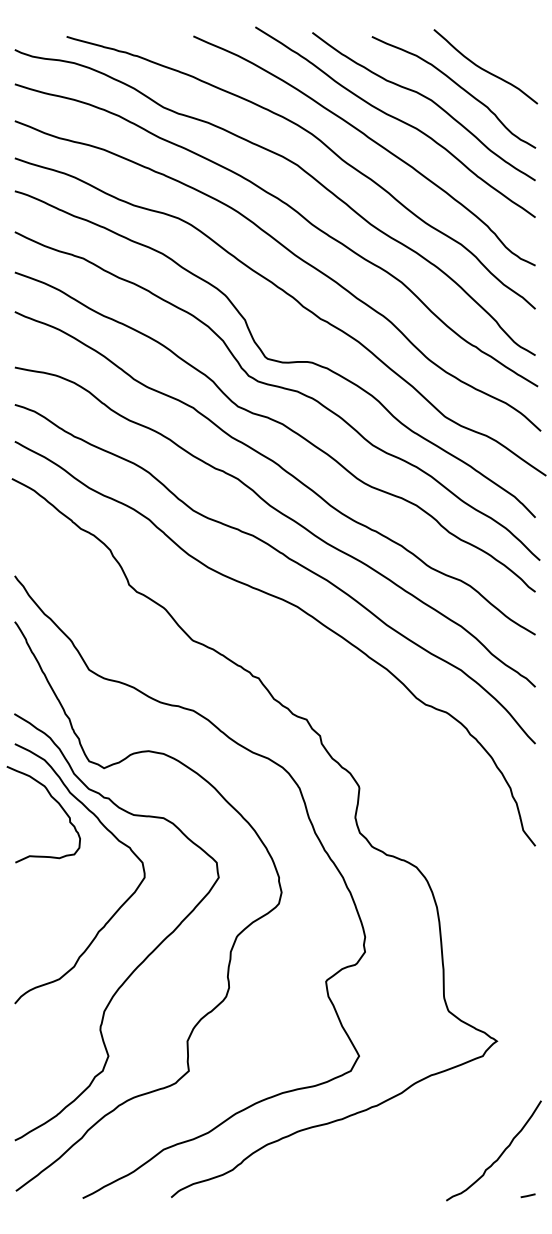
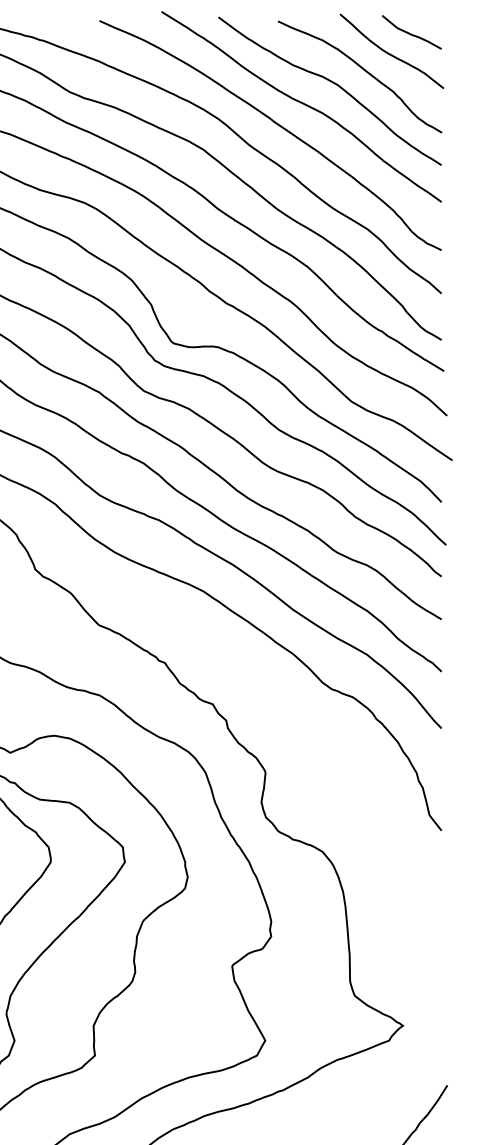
curve: (504, 48) -> (410, 33), added

